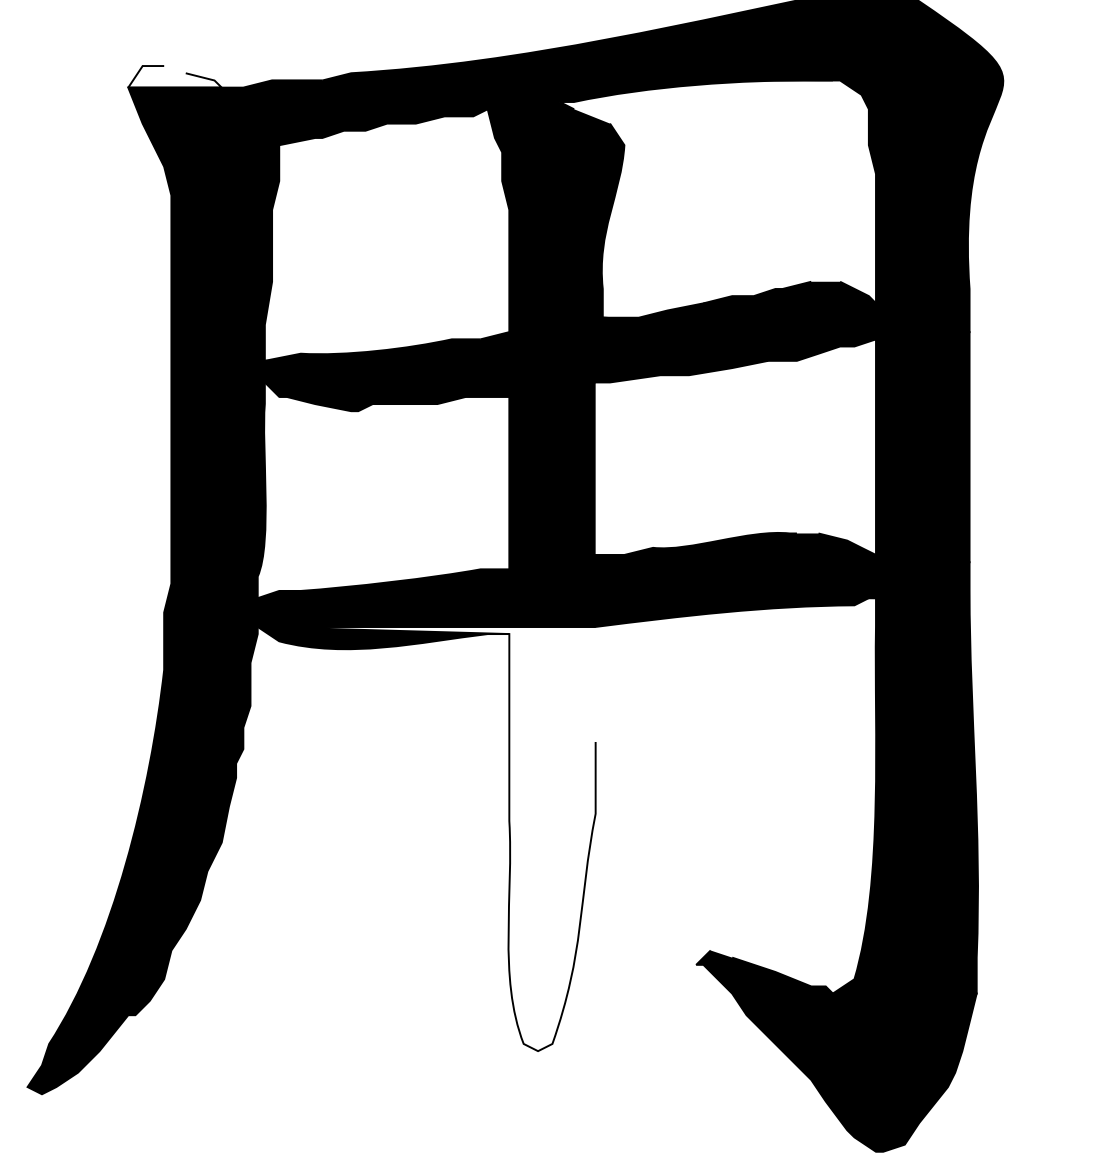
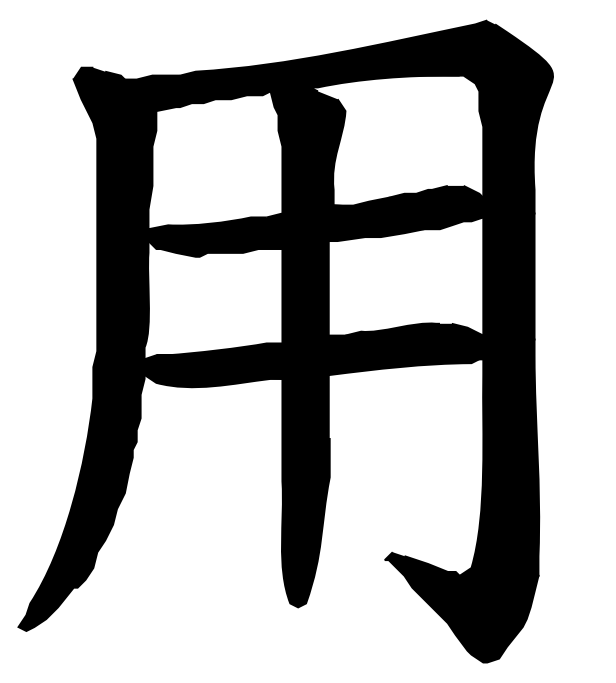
fill: (173, 76) -> (98, 73), added
fill: (425, 837) -> (236, 490), added

